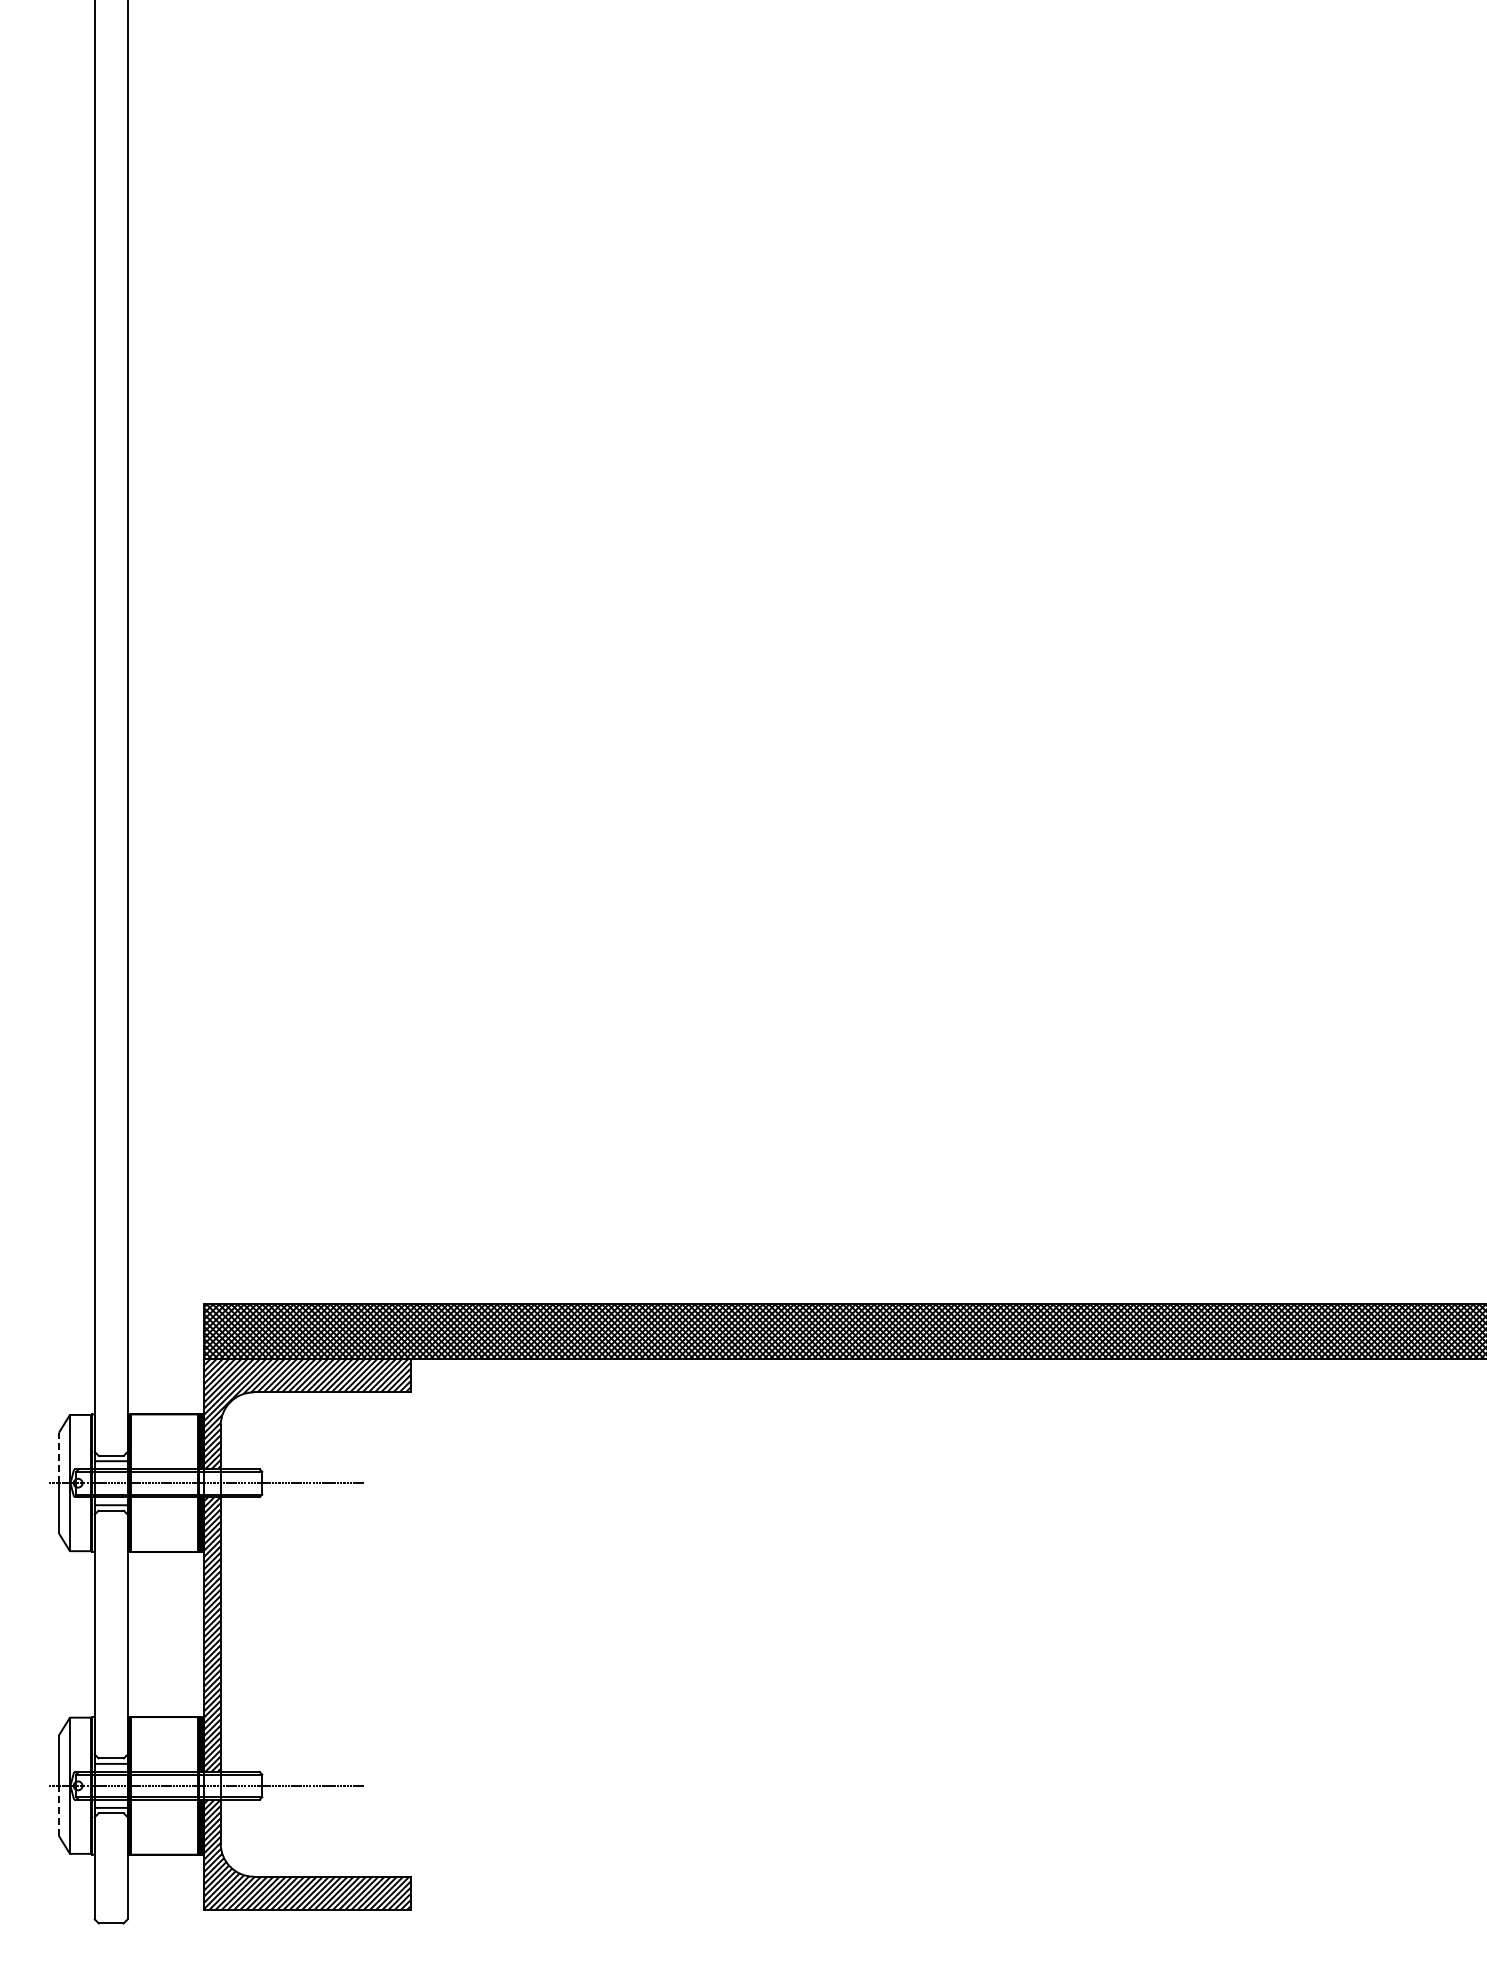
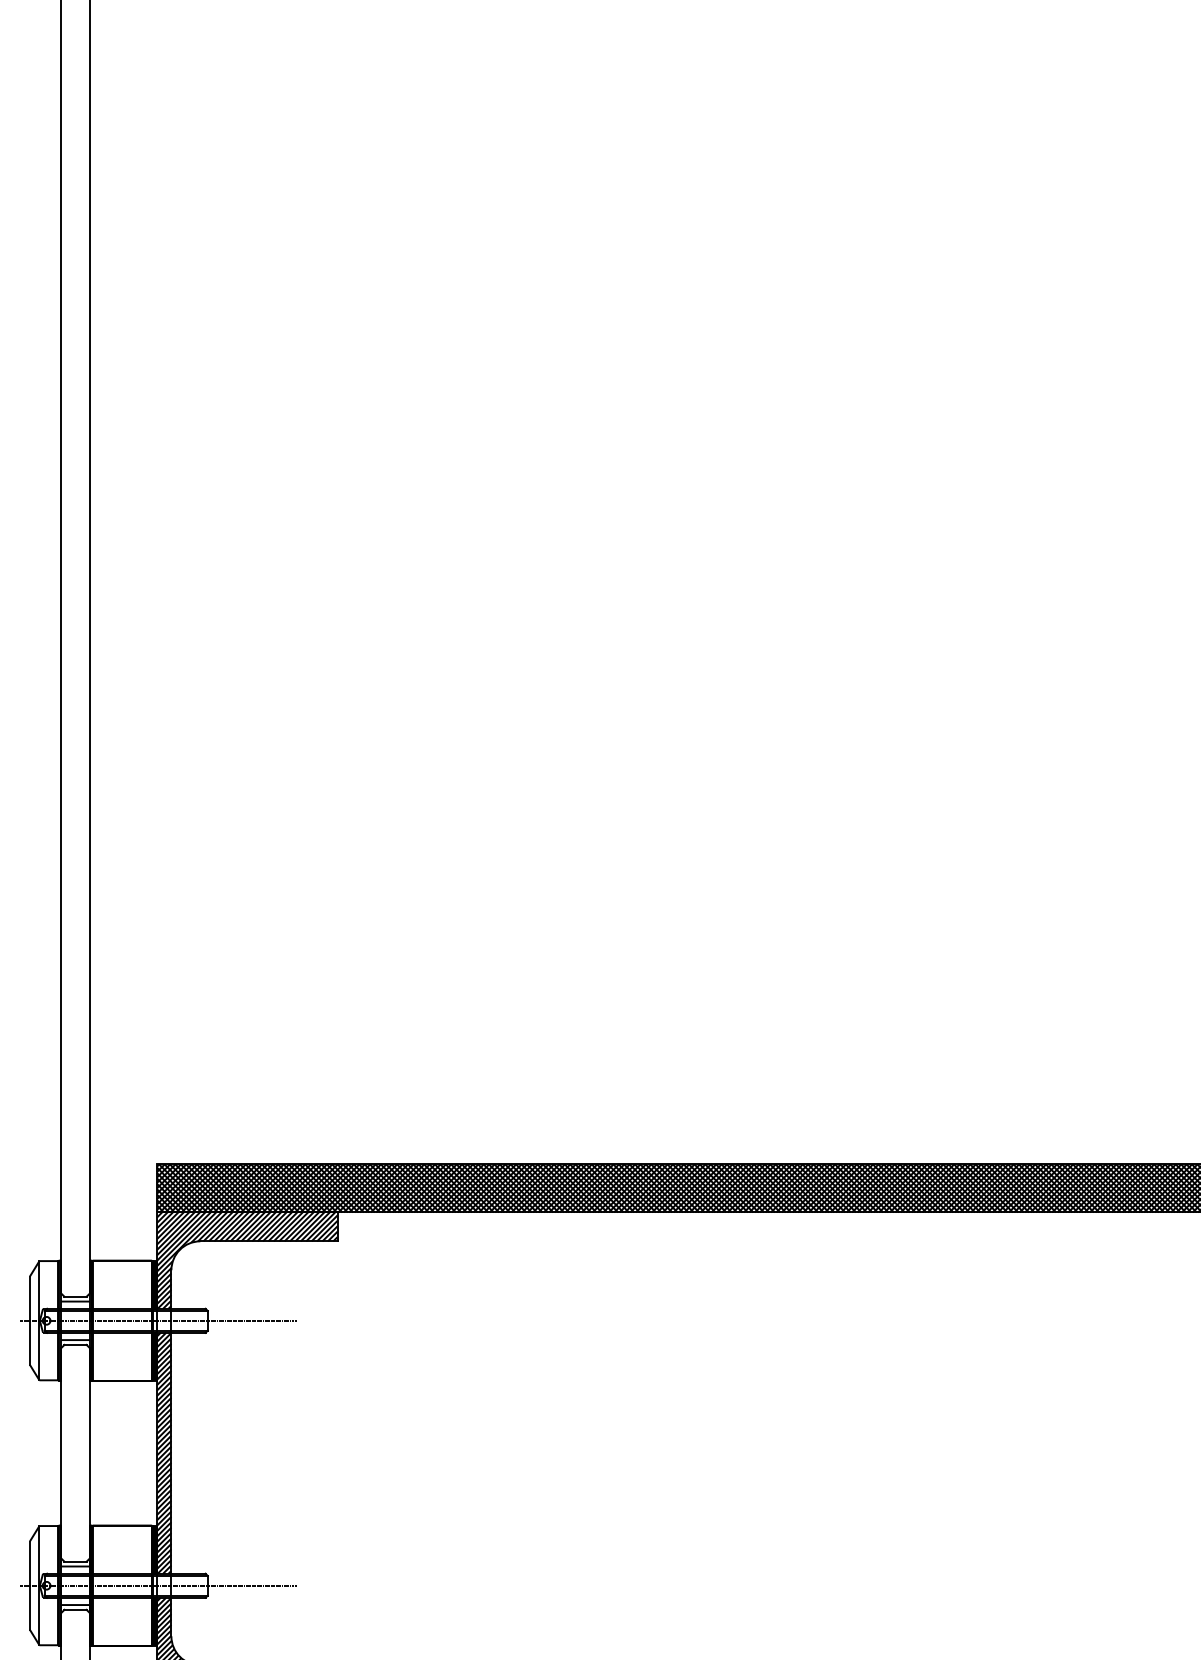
line: (58, 1457) -> (29, 1298), dashed -> solid
line: (58, 1810) -> (29, 1607), dashed -> solid

